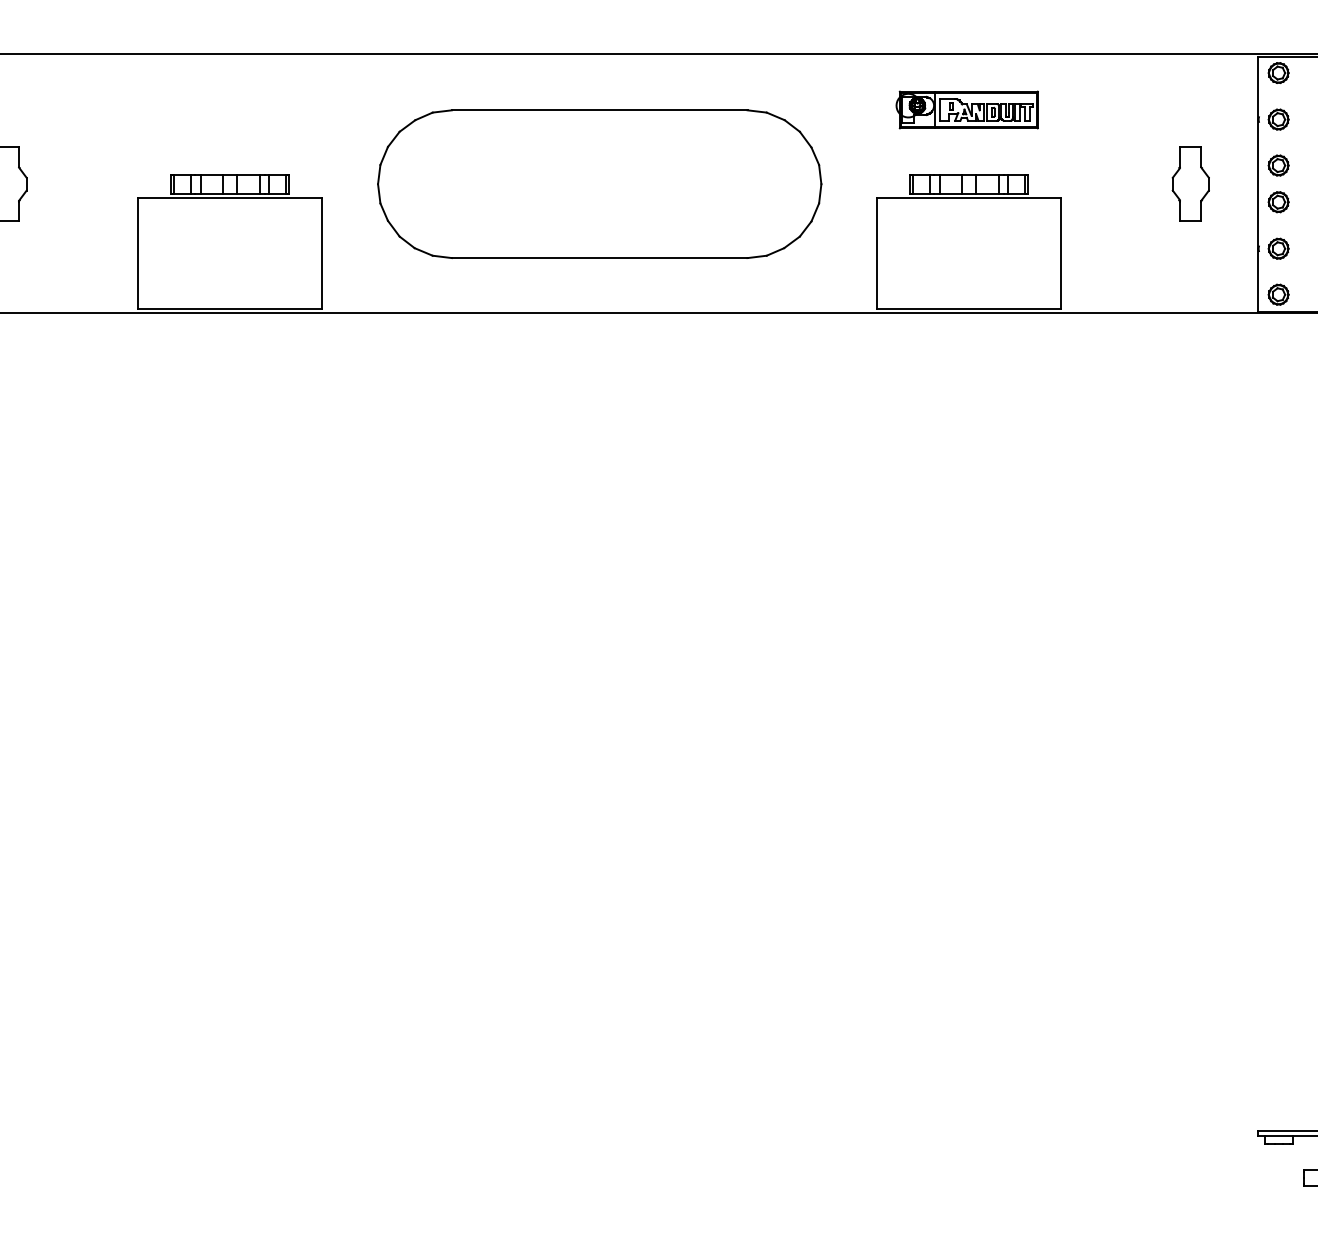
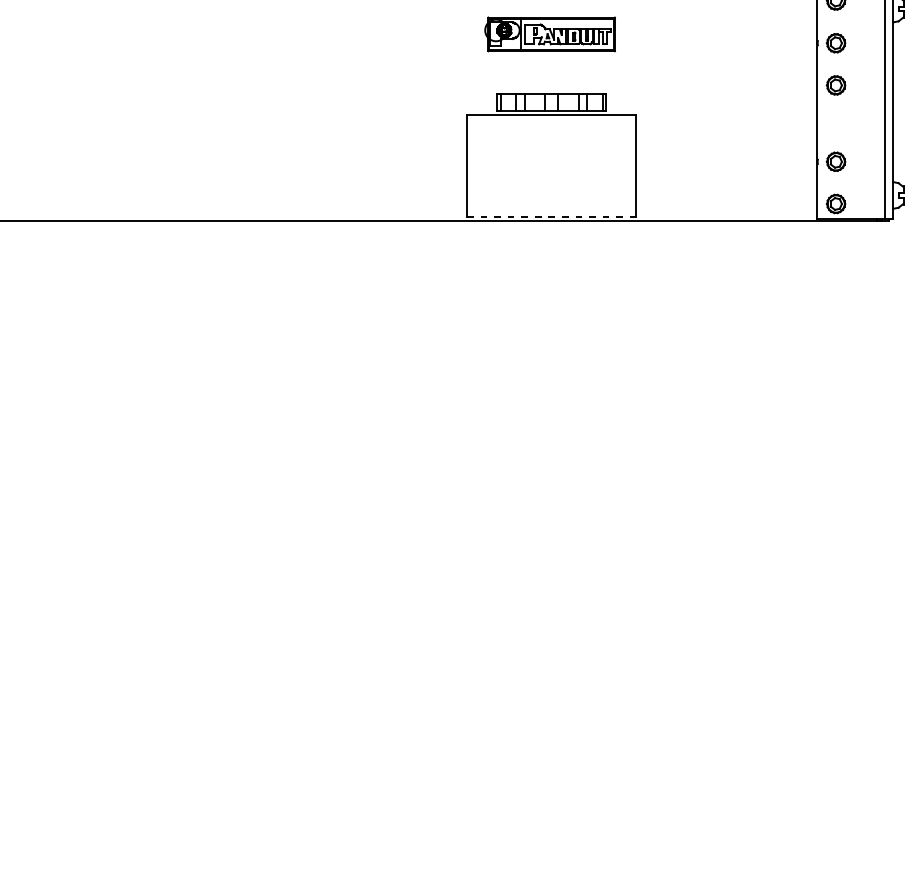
part: (599, 183) -> (212, 101), removed
part: (1190, 183) -> (755, 101), removed
part: (1278, 202) -> (835, 119), removed
line: (969, 308) -> (552, 216), solid -> dashed

